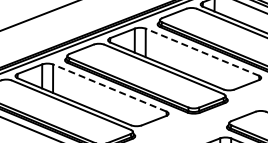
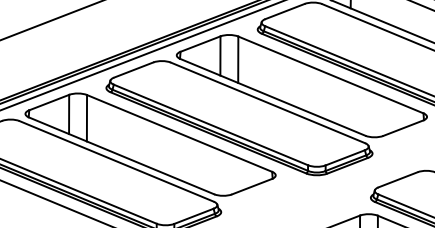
line: (201, 52) -> (329, 75), dashed -> solid
line: (109, 87) -> (179, 132), dashed -> solid

